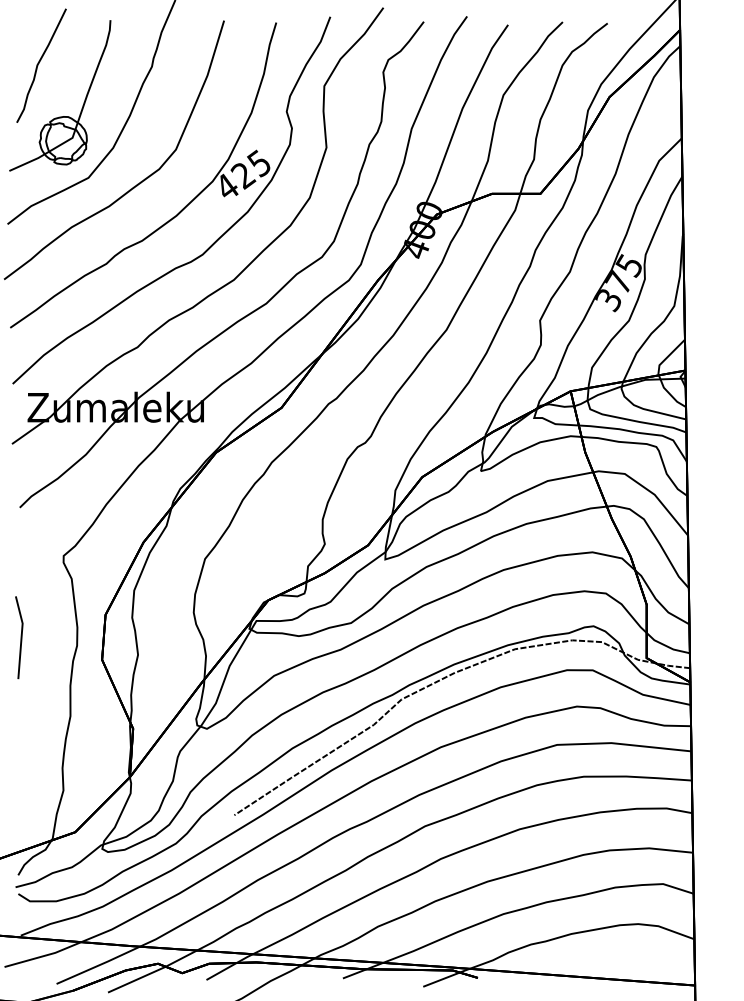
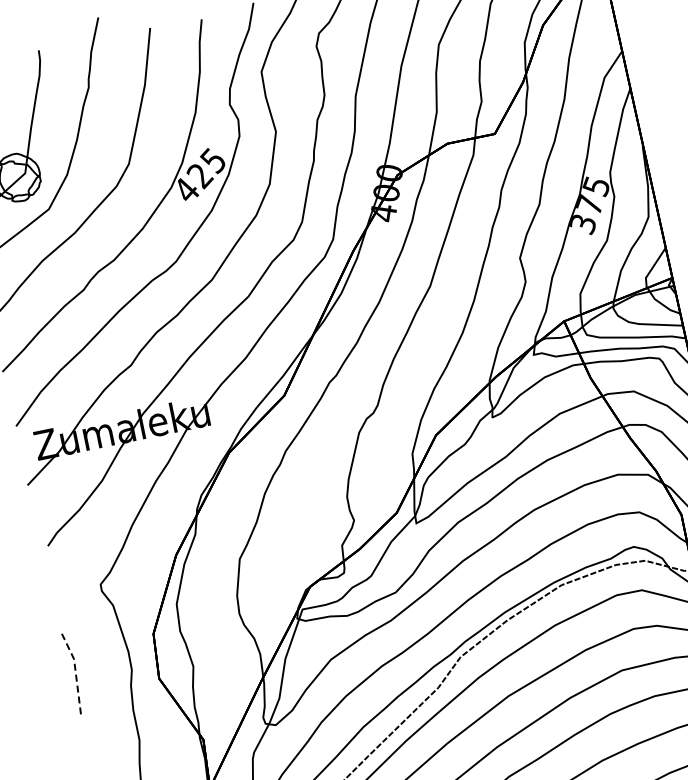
line: (21, 636) -> (75, 671), solid -> dashed

